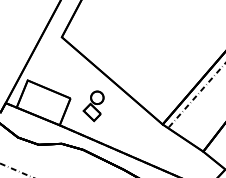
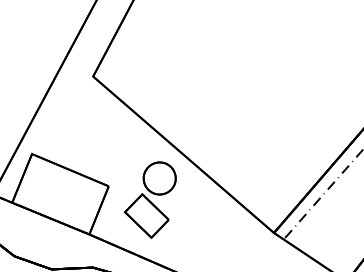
part: (93, 106) -> (149, 200), size x1.43

